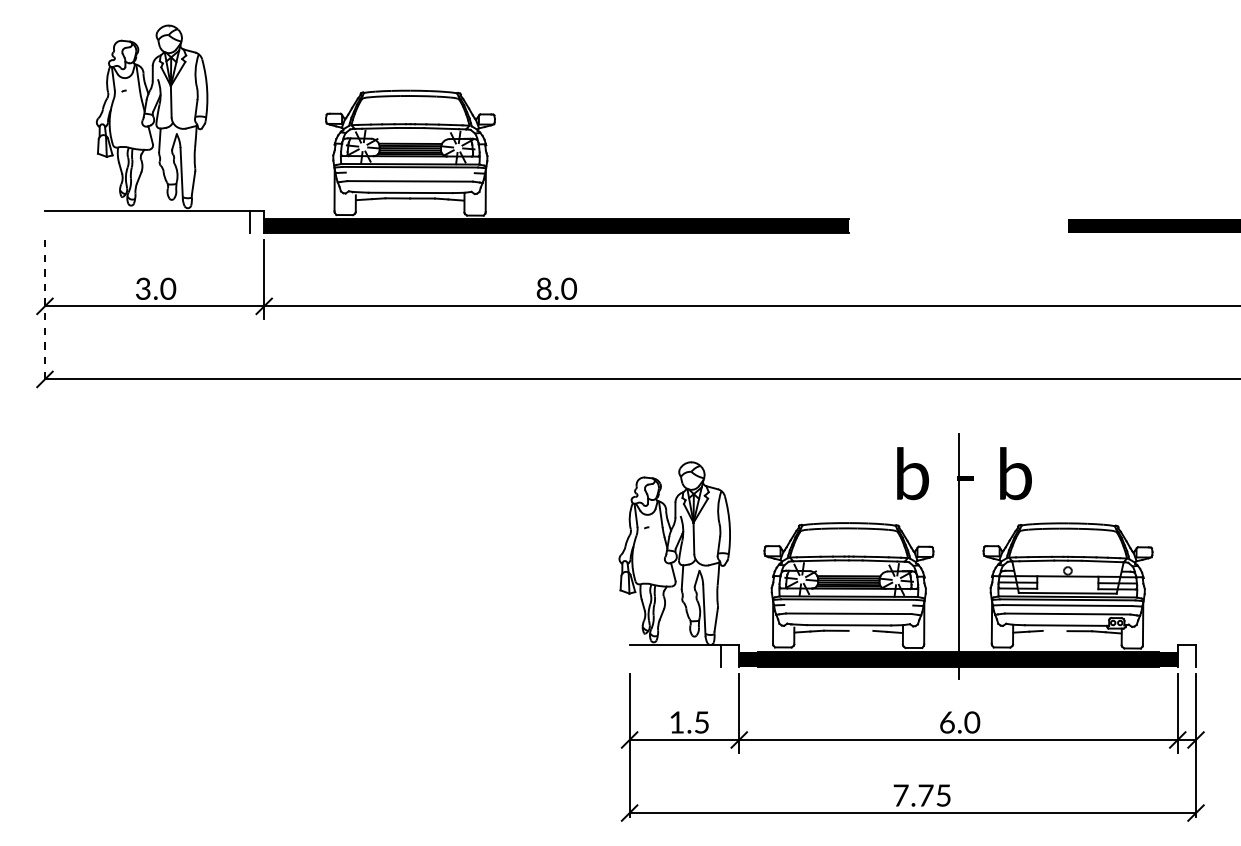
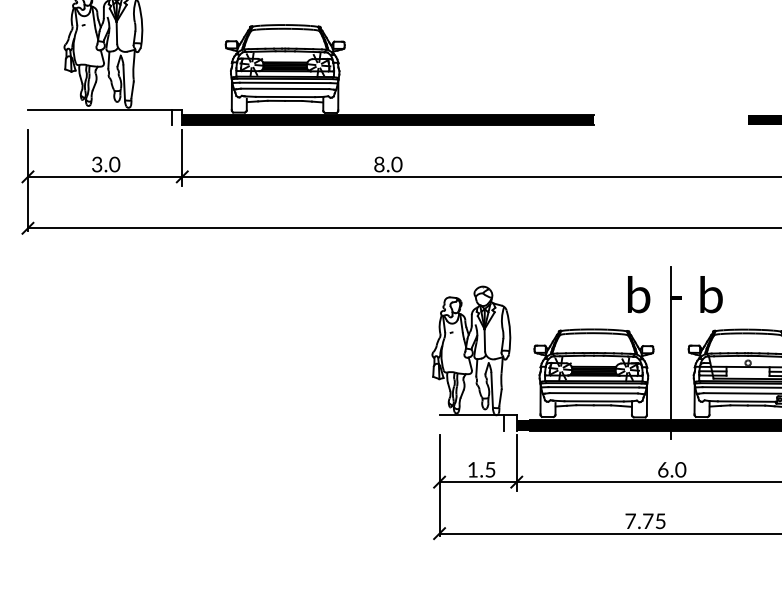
line: (409, 172) -> (284, 82), added
line: (44, 311) -> (27, 180), dashed -> solid
line: (848, 605) -> (593, 387), added
line: (860, 630) -> (602, 405), added
line: (1054, 630) -> (738, 405), added

